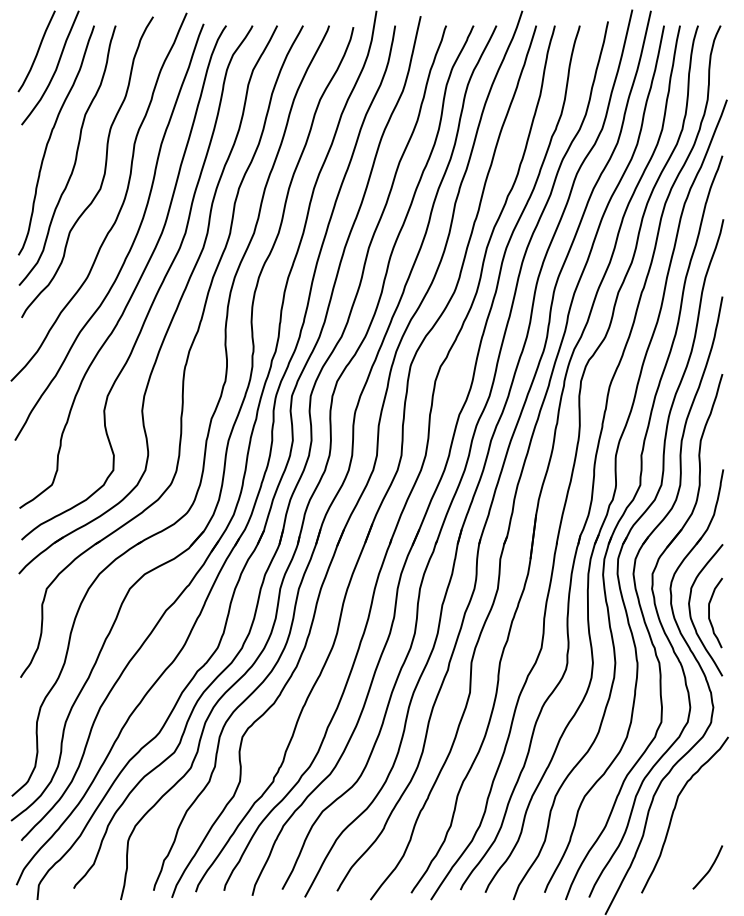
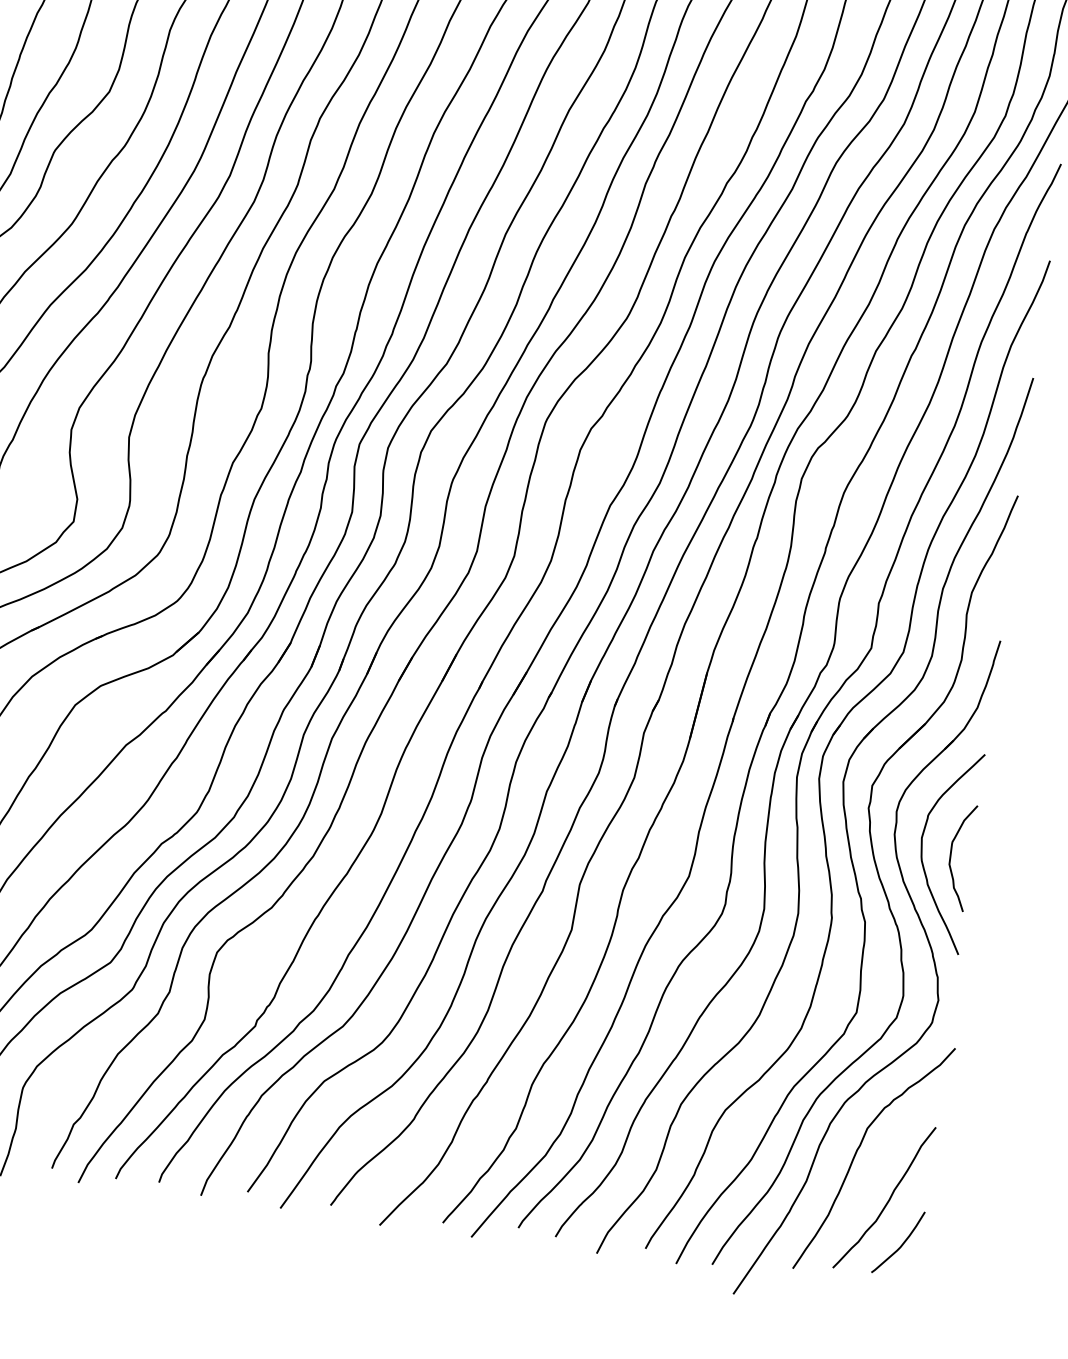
curve: (697, 839) -> (888, 1197), added

